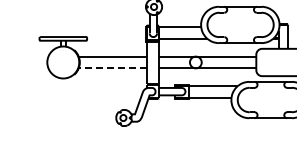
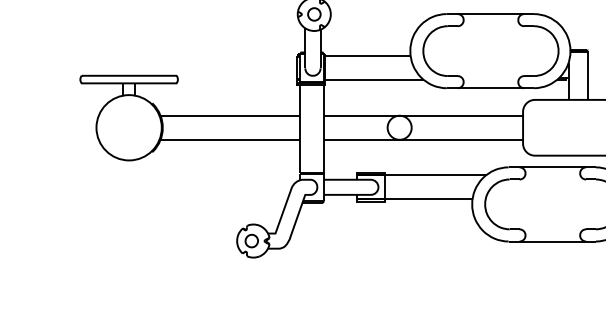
line: (112, 68) -> (229, 140), dashed -> solid

